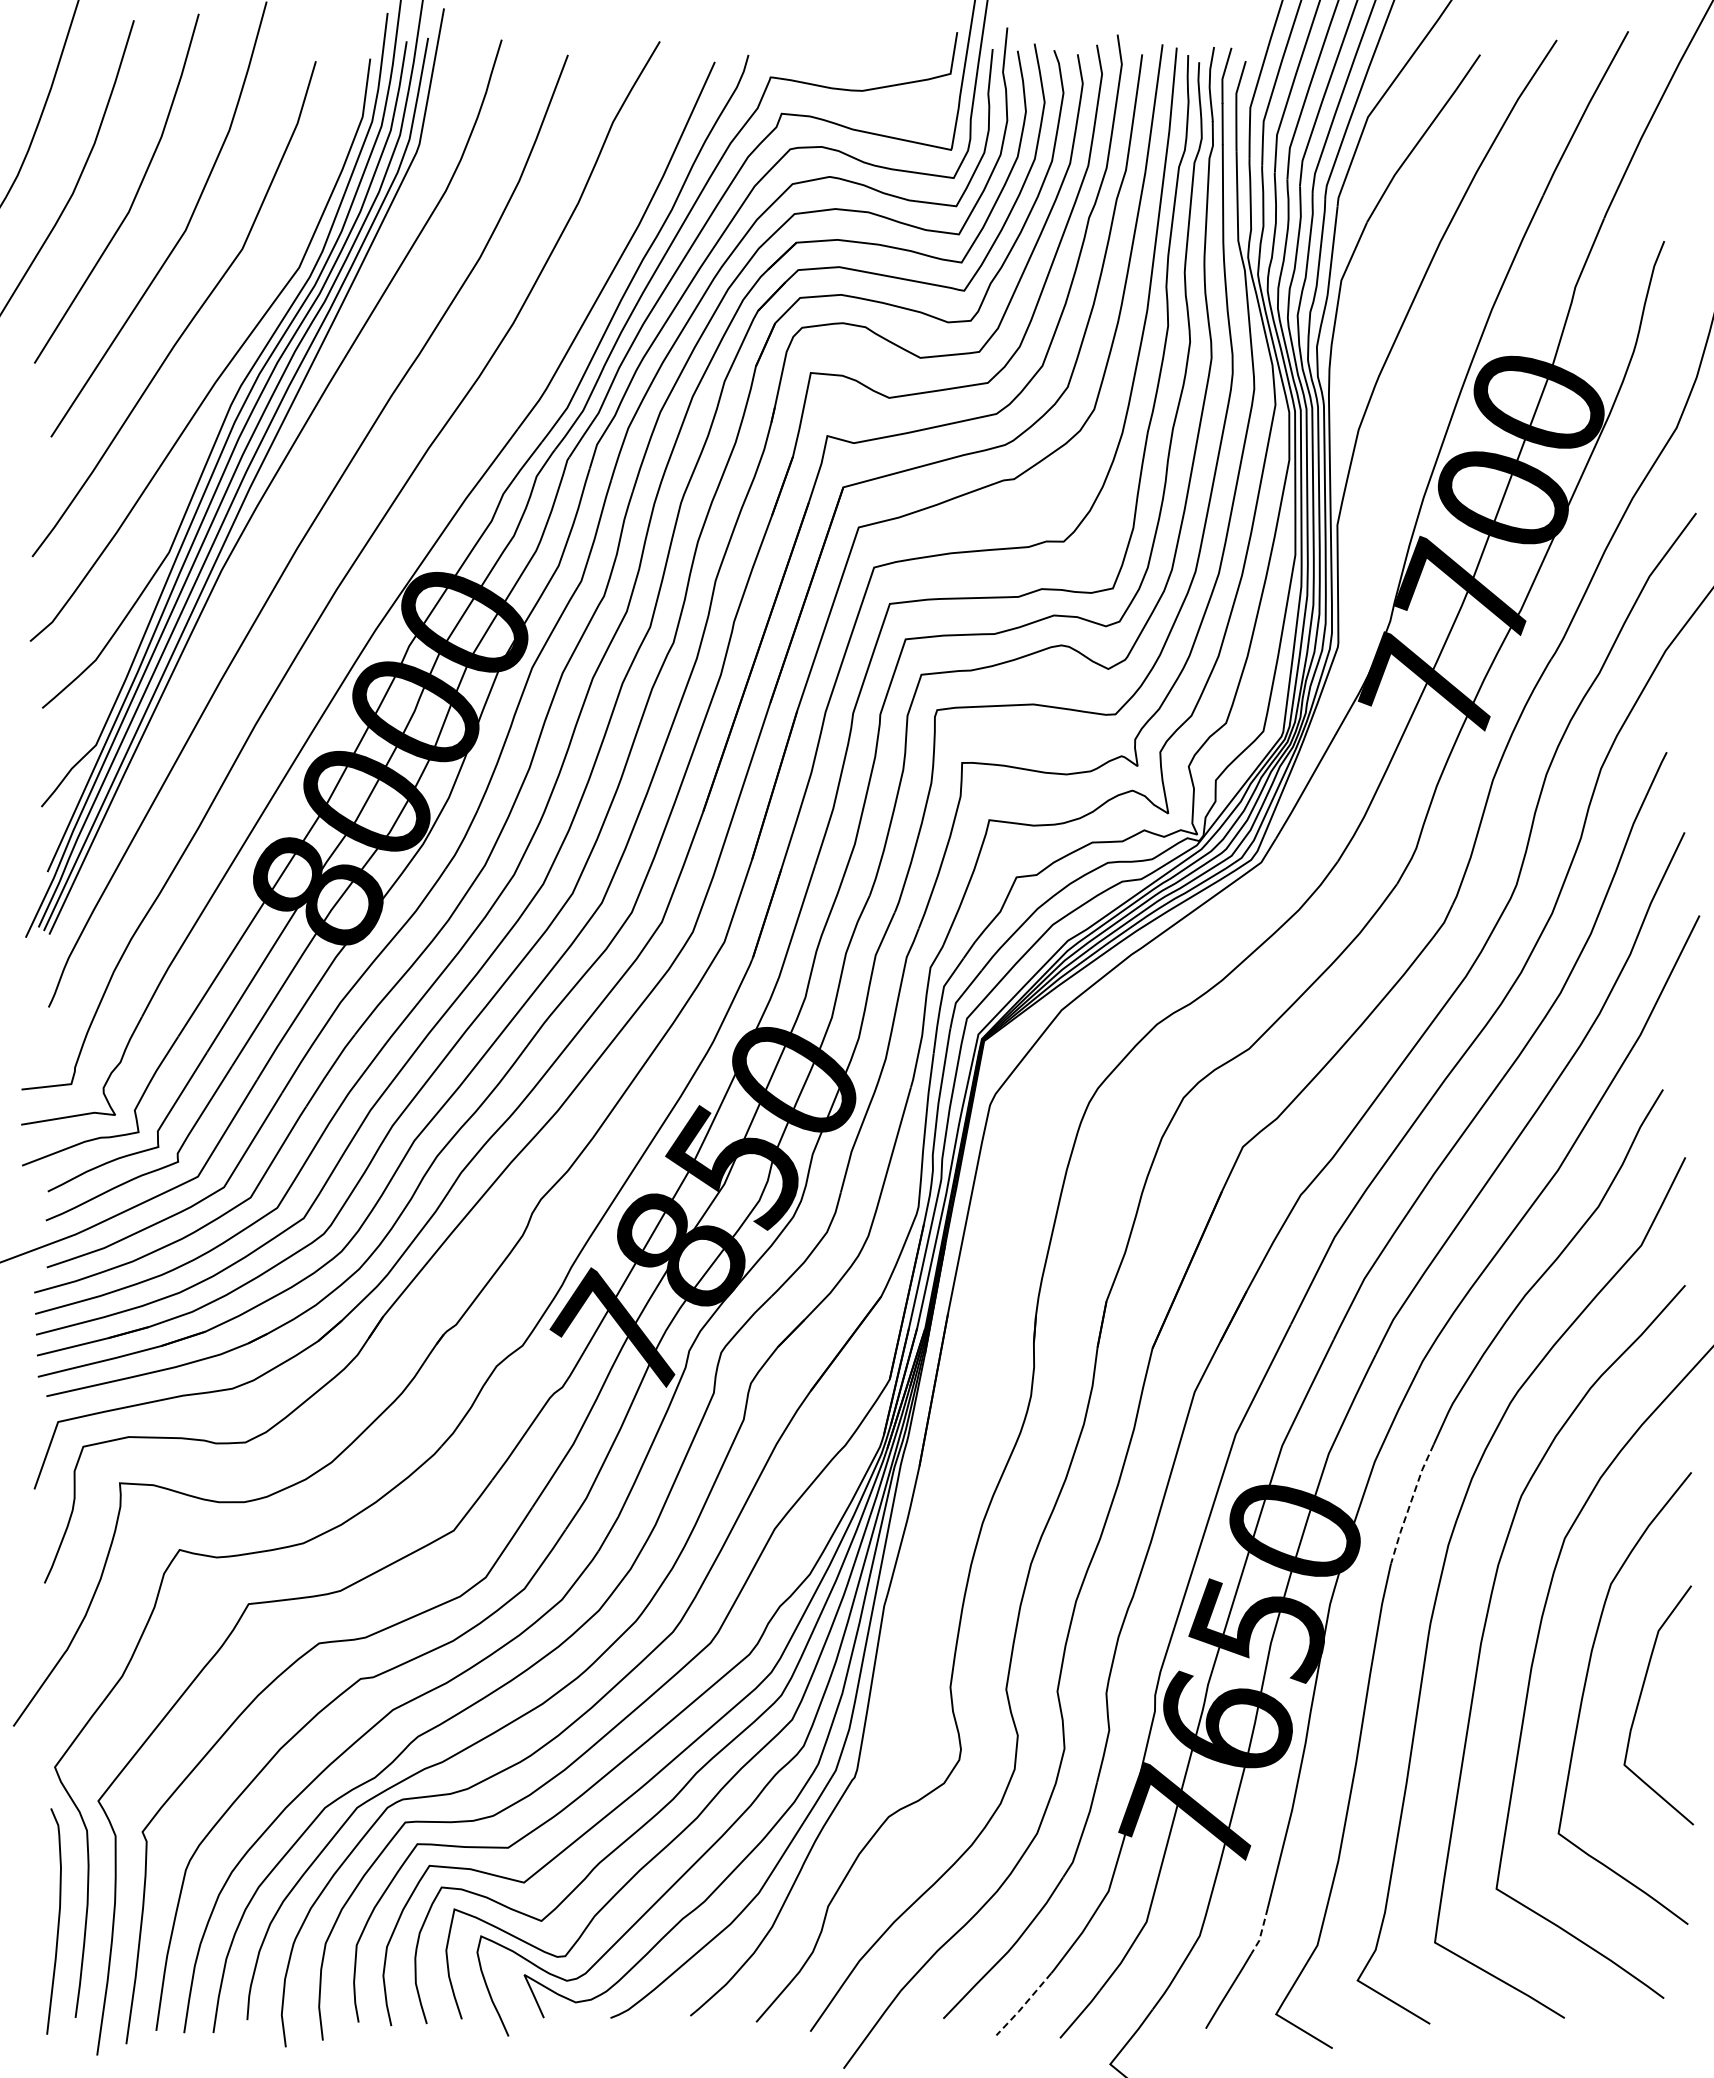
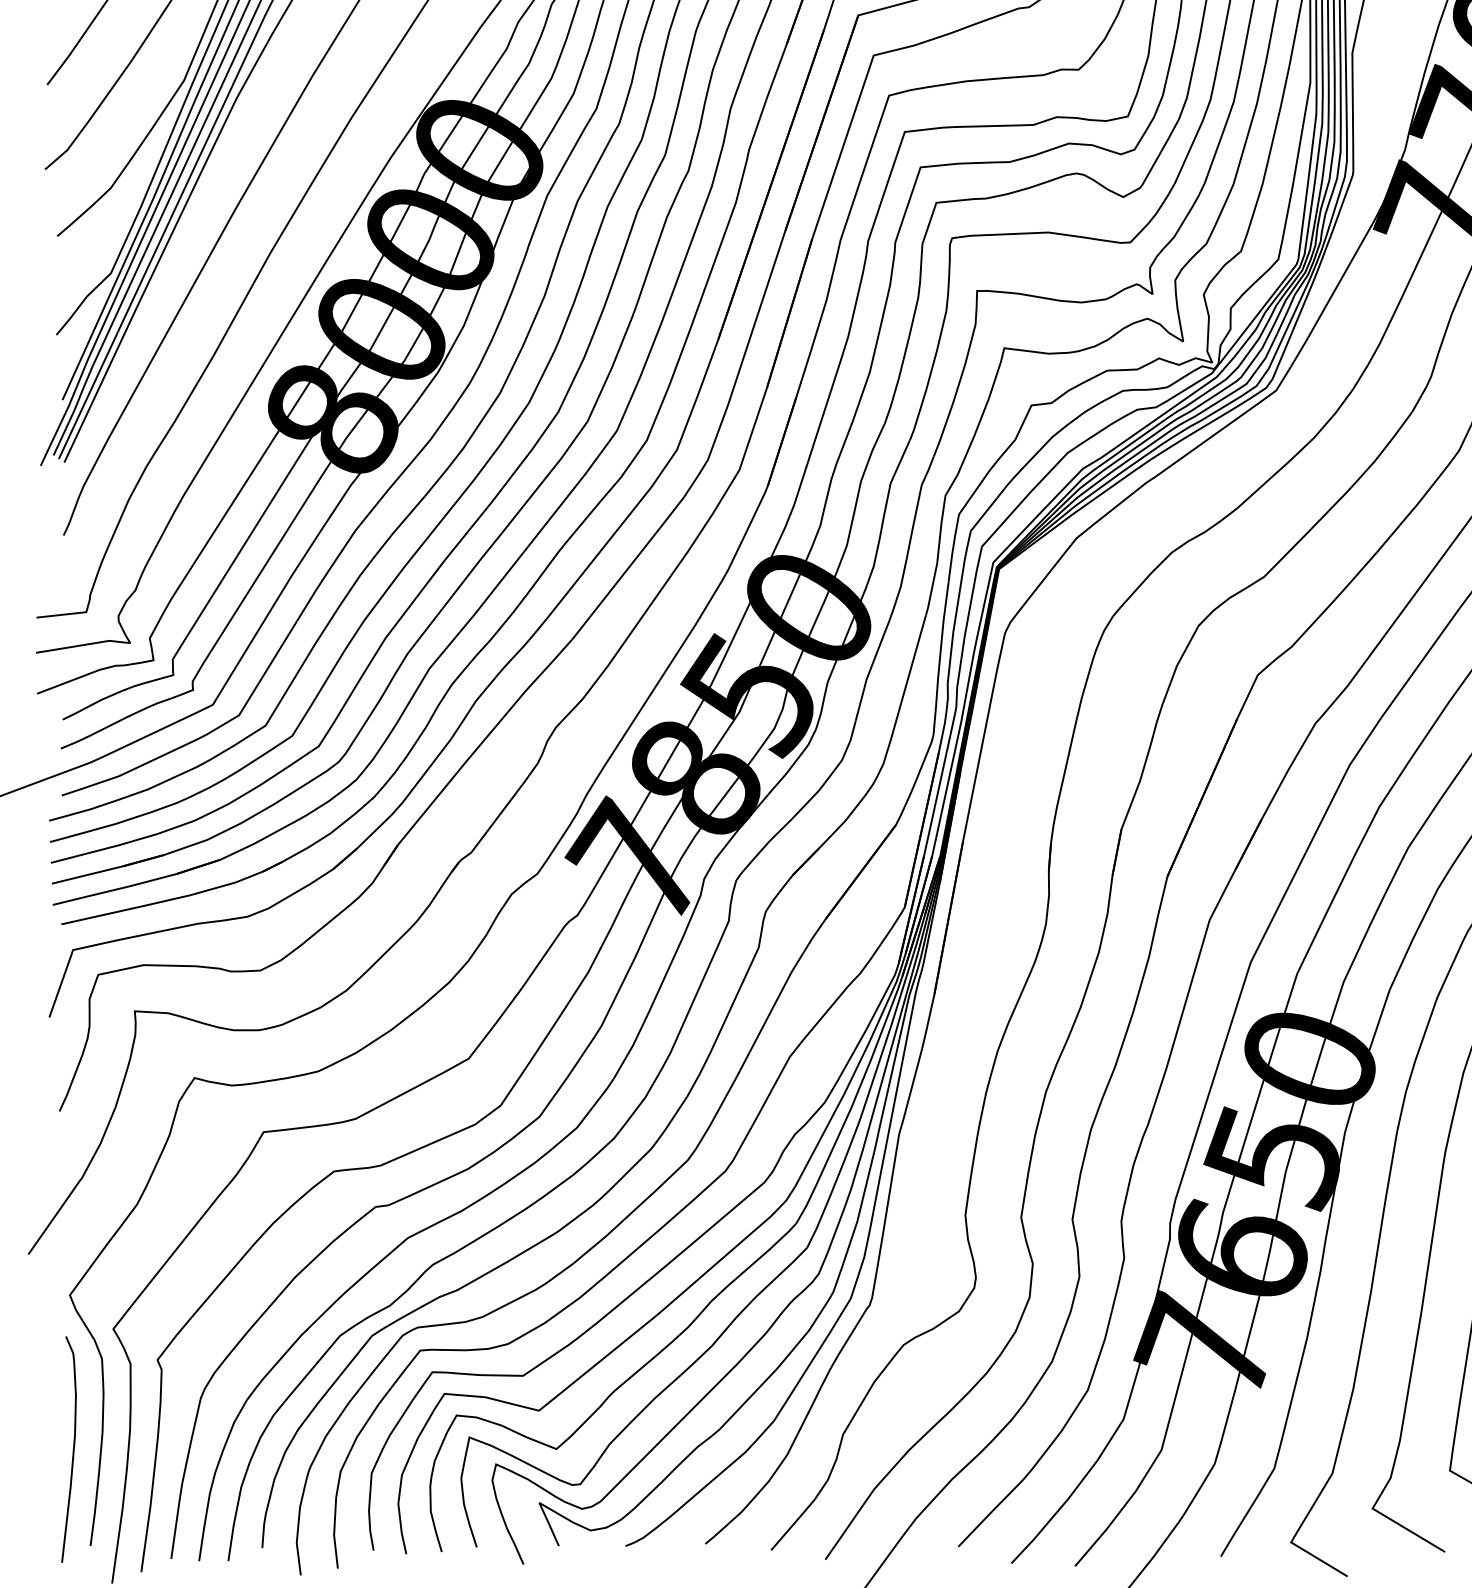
line: (1410, 1503) -> (1425, 1031), dashed -> solid
line: (1261, 1931) -> (1276, 1459), dashed -> solid
line: (1023, 2005) -> (1038, 1533), dashed -> solid

